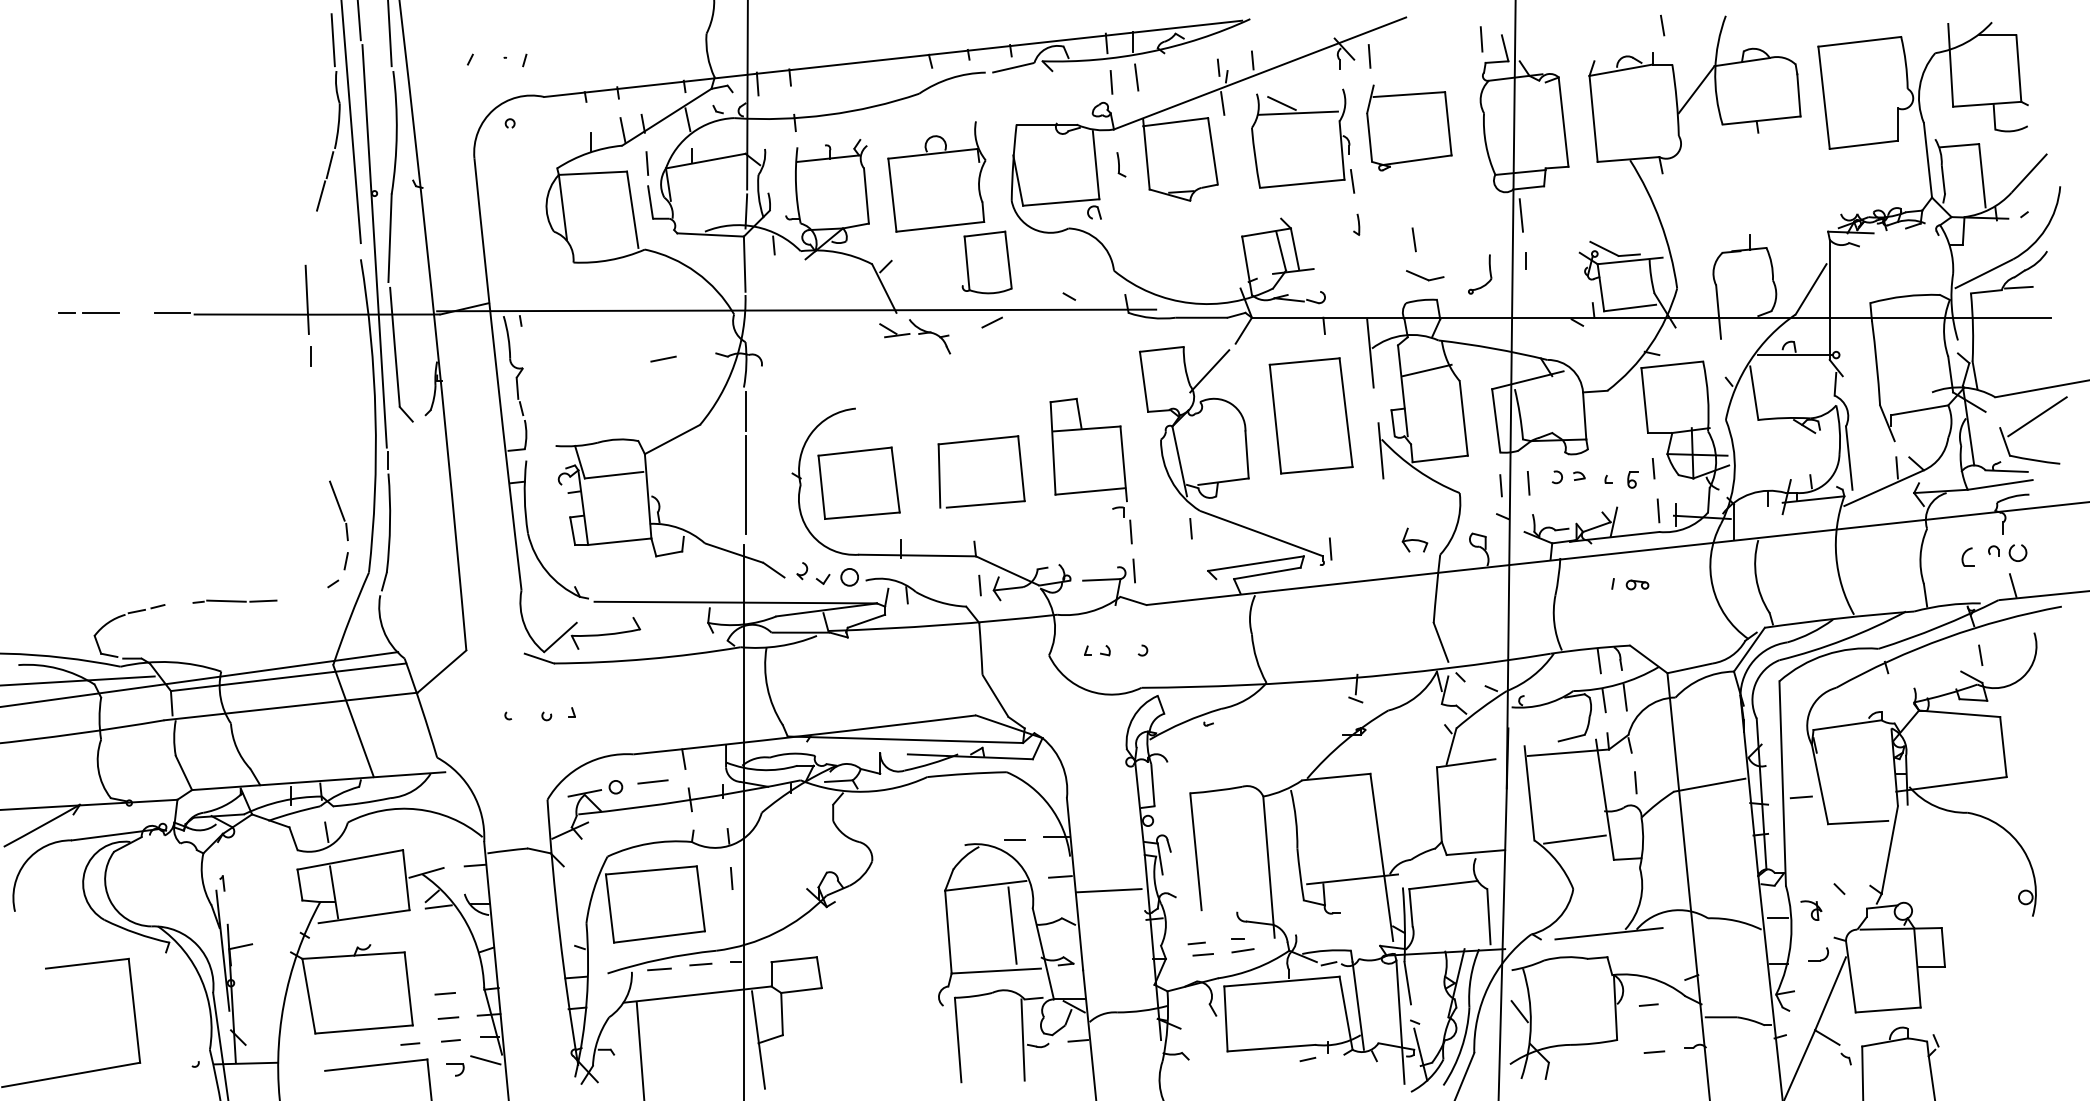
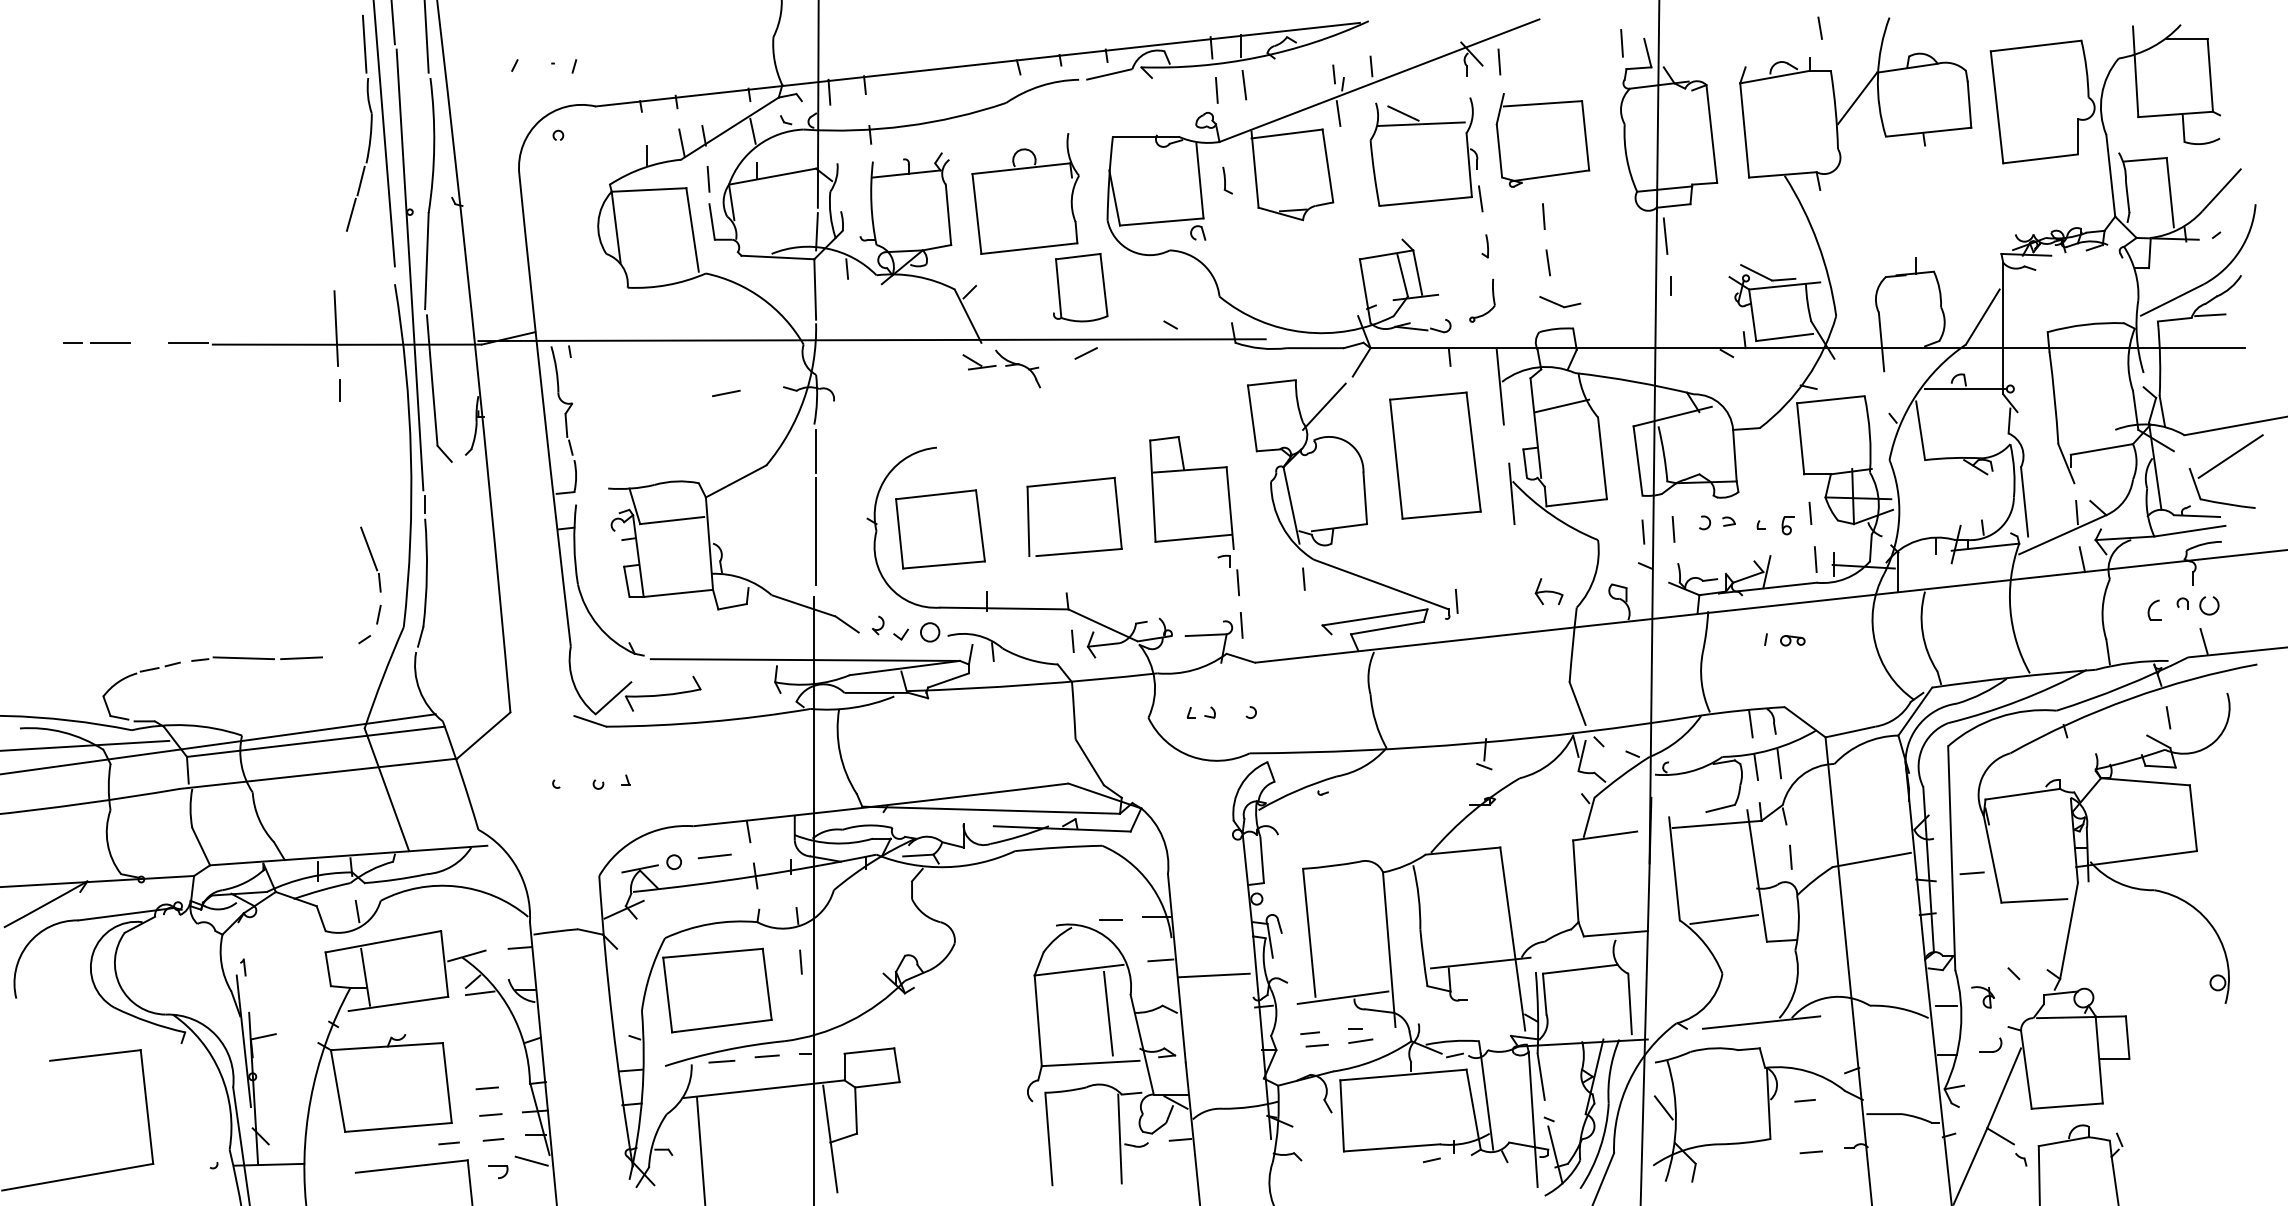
line: (1409, 197) -> (1543, 216), added
part: (1489, 272) -> (1492, 298), moved
line: (1902, 510) -> (2082, 559), added
part: (234, 601) -> (256, 658), size x1.43
line: (1226, 910) -> (1342, 997), added

